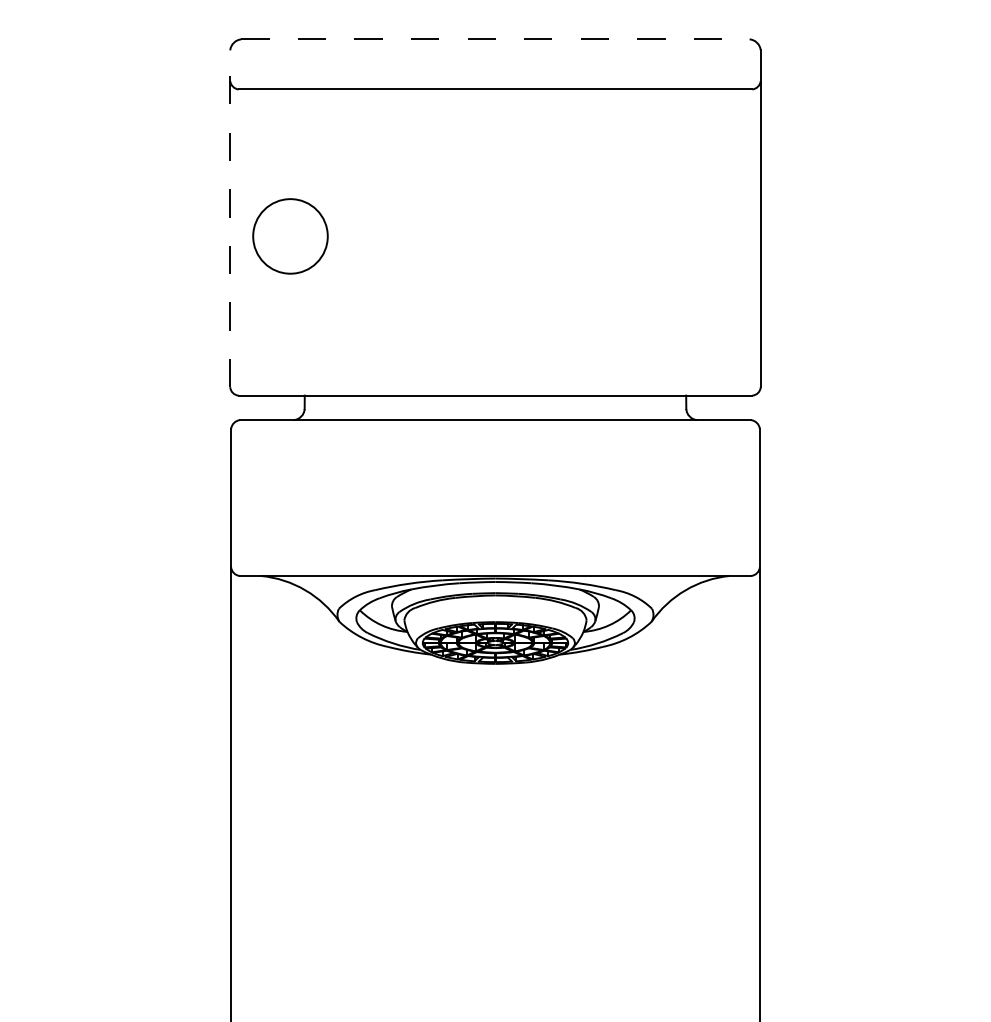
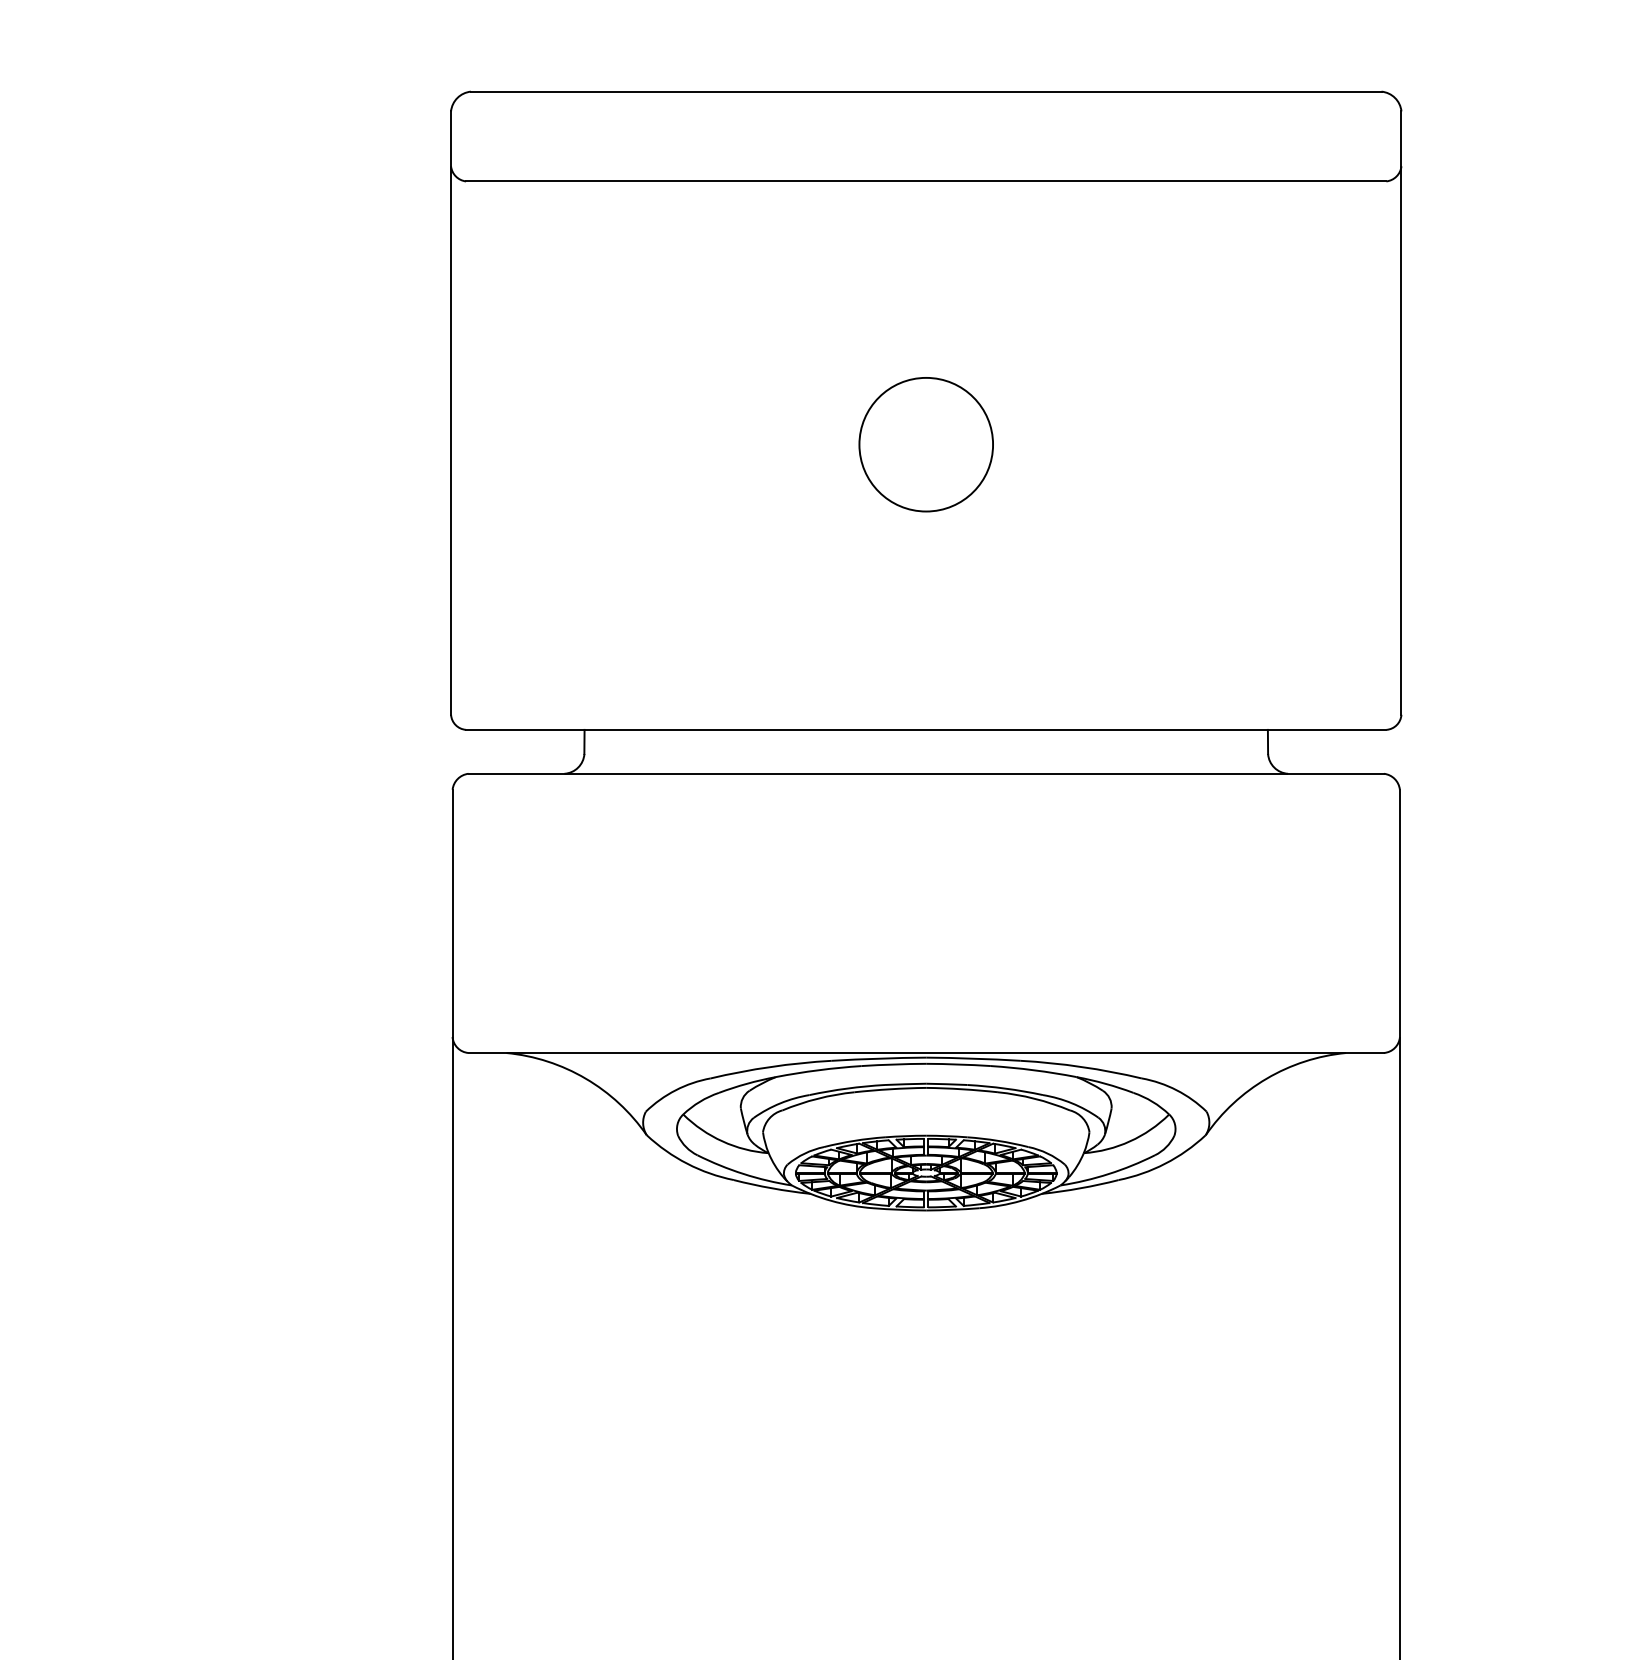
line: (496, 39) -> (928, 91), dashed -> solid
line: (230, 218) -> (451, 412), dashed -> solid
circle: (290, 236) -> (926, 444), moved

